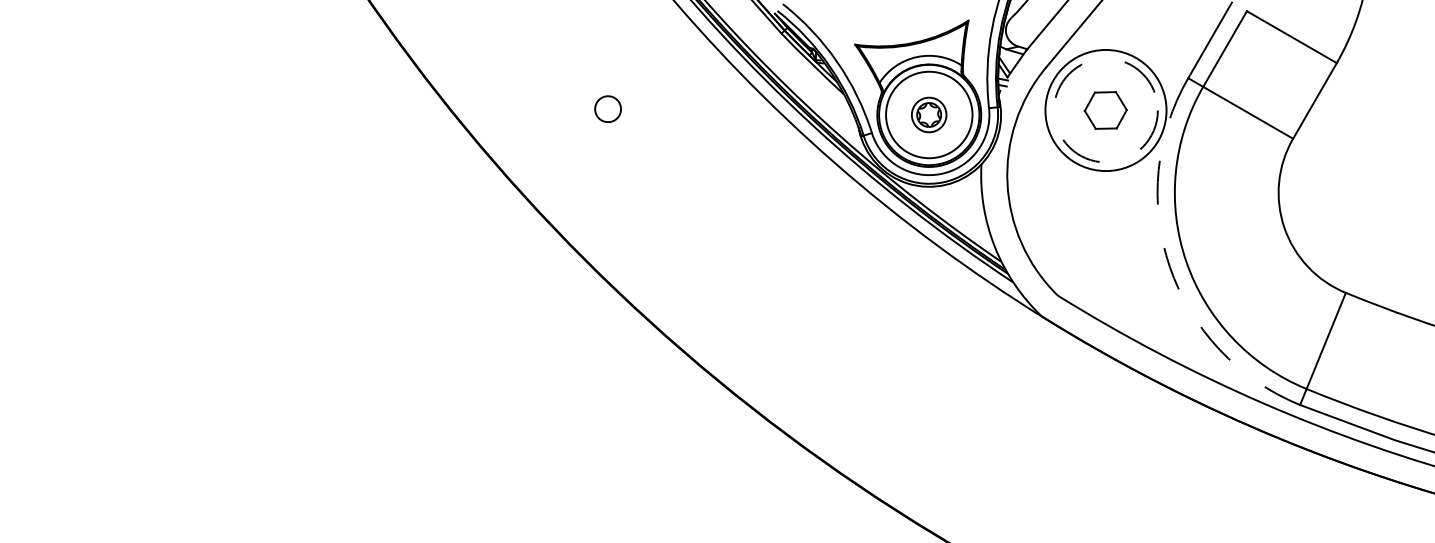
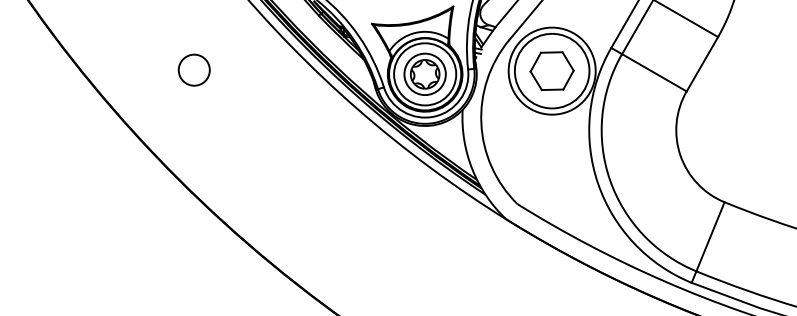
circle: (607, 108) -> (193, 69), size x1.67
circle: (1105, 110) -> (551, 71), dashed -> solid
part: (1105, 110) -> (551, 71), size x1.43
part: (928, 114) -> (424, 74), size x1.67
arc: (1169, 267) -> (597, 183), dashed -> solid

